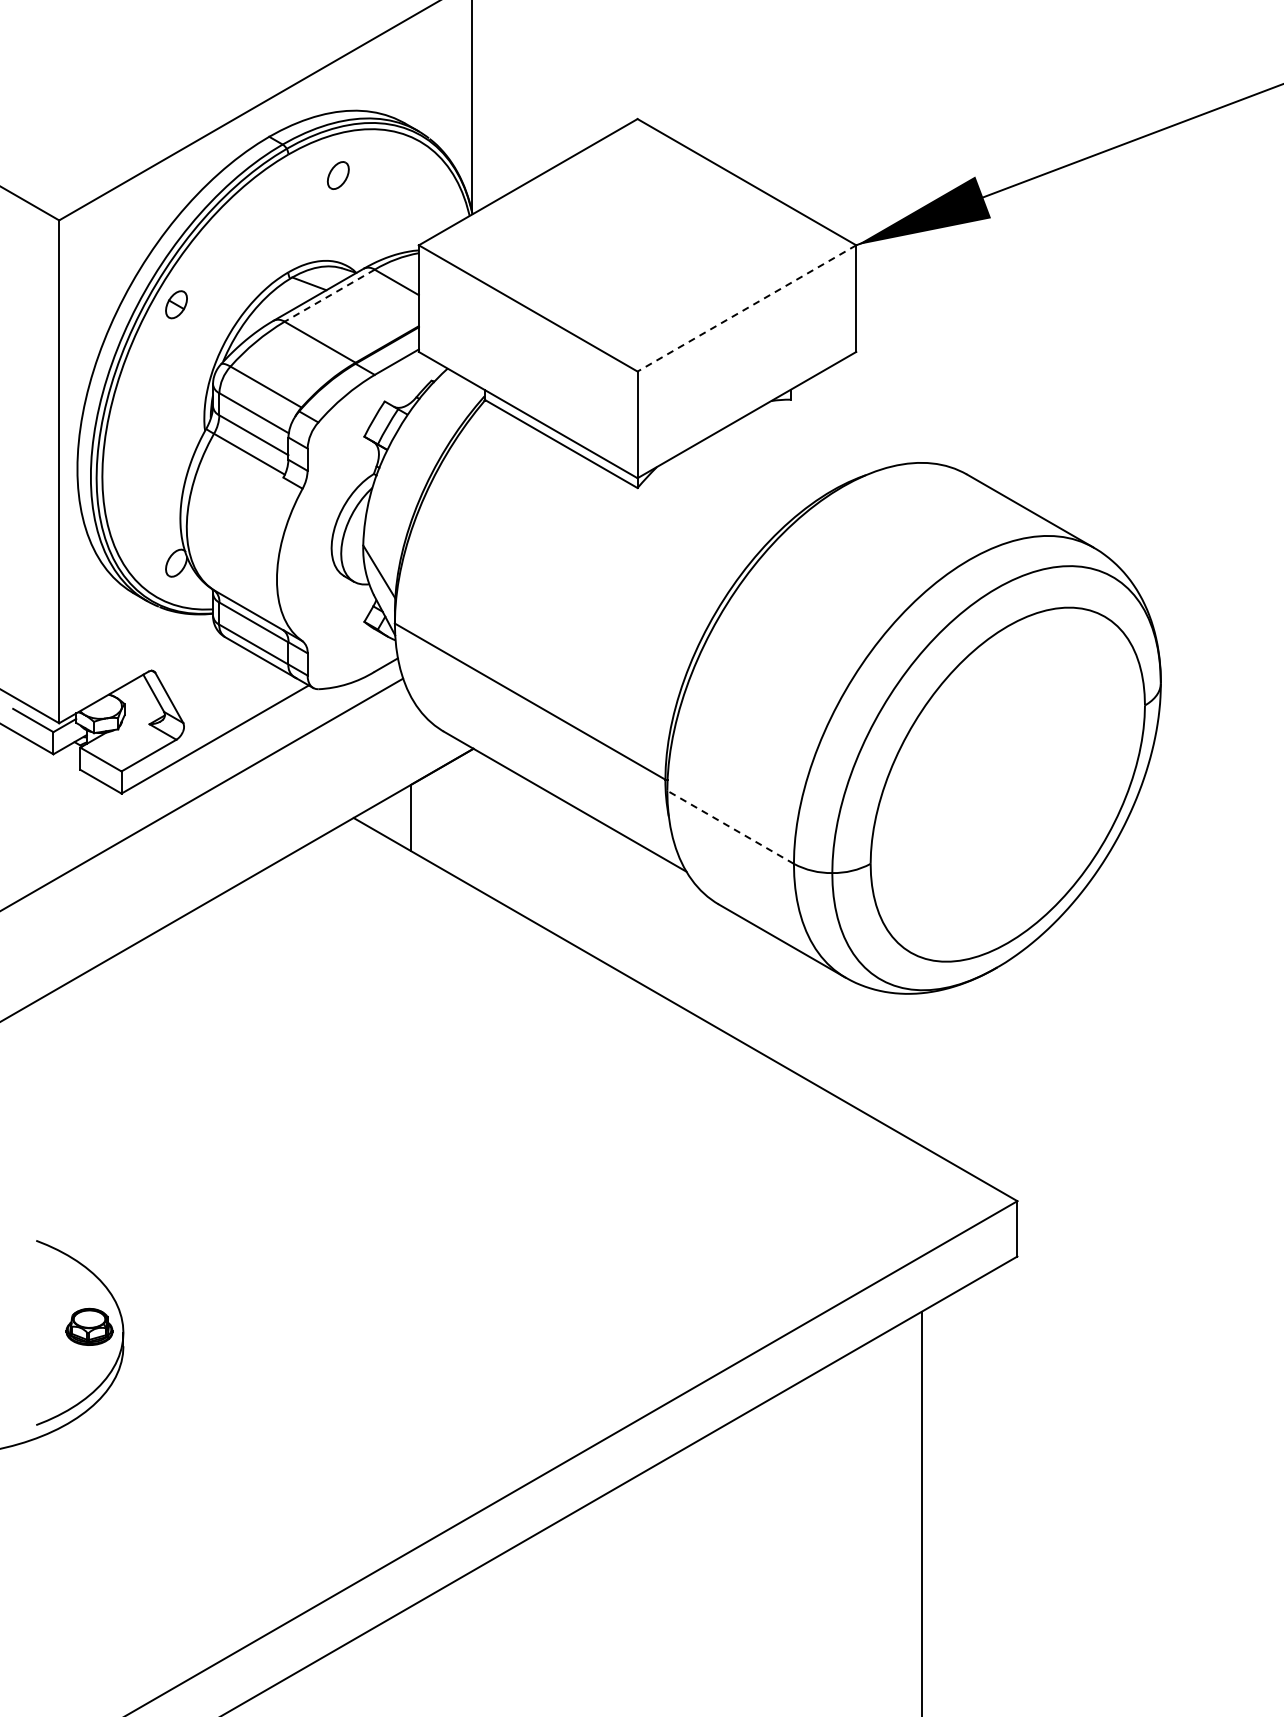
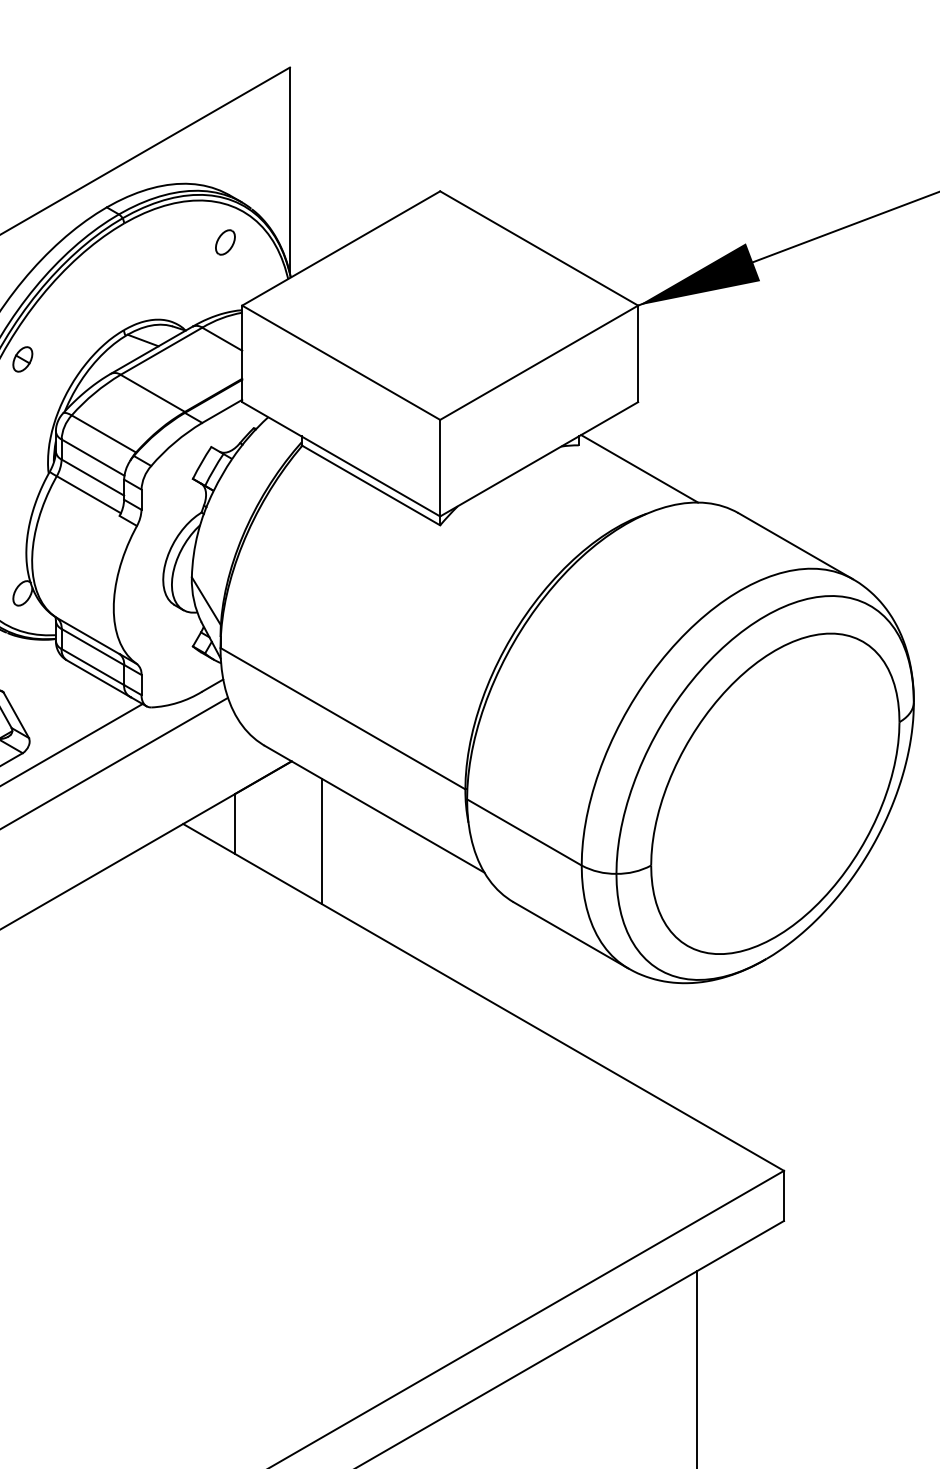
part: (337, 175) -> (224, 242), moved
line: (329, 295) -> (161, 351), dashed -> solid
line: (746, 308) -> (538, 362), dashed -> solid
line: (857, 425) -> (639, 468), added
line: (730, 827) -> (524, 832), dashed -> solid
line: (507, 837) -> (322, 841), added

